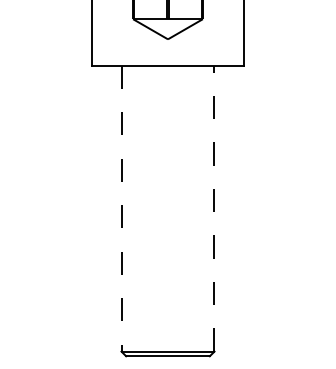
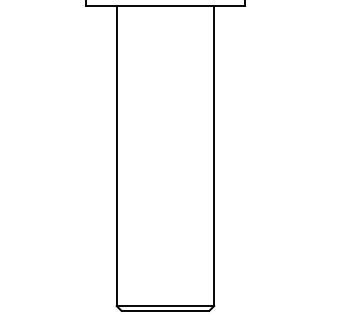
line: (121, 208) -> (116, 156), dashed -> solid
line: (214, 208) -> (214, 156), dashed -> solid

